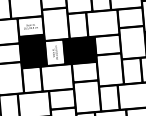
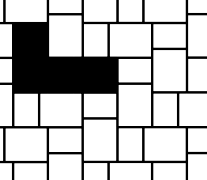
fill: (30, 26) -> (30, 35), added
fill: (54, 52) -> (60, 74), added

